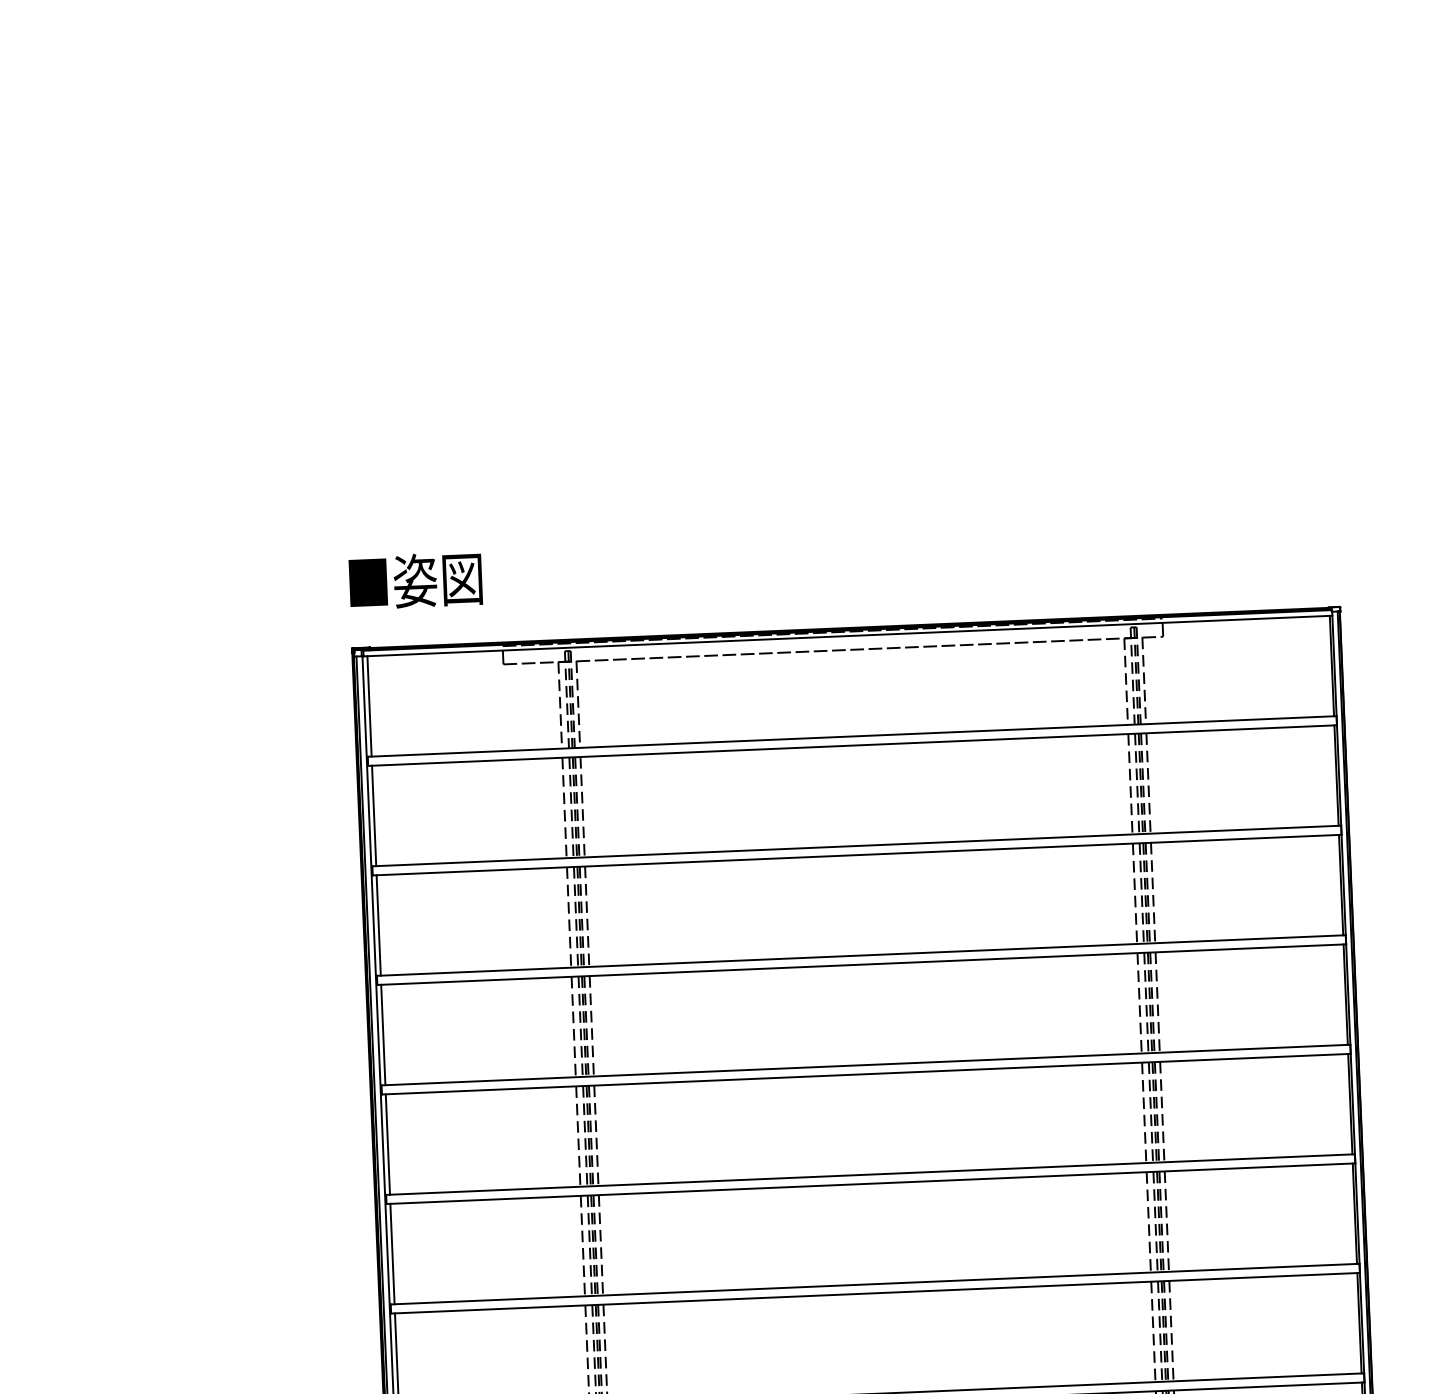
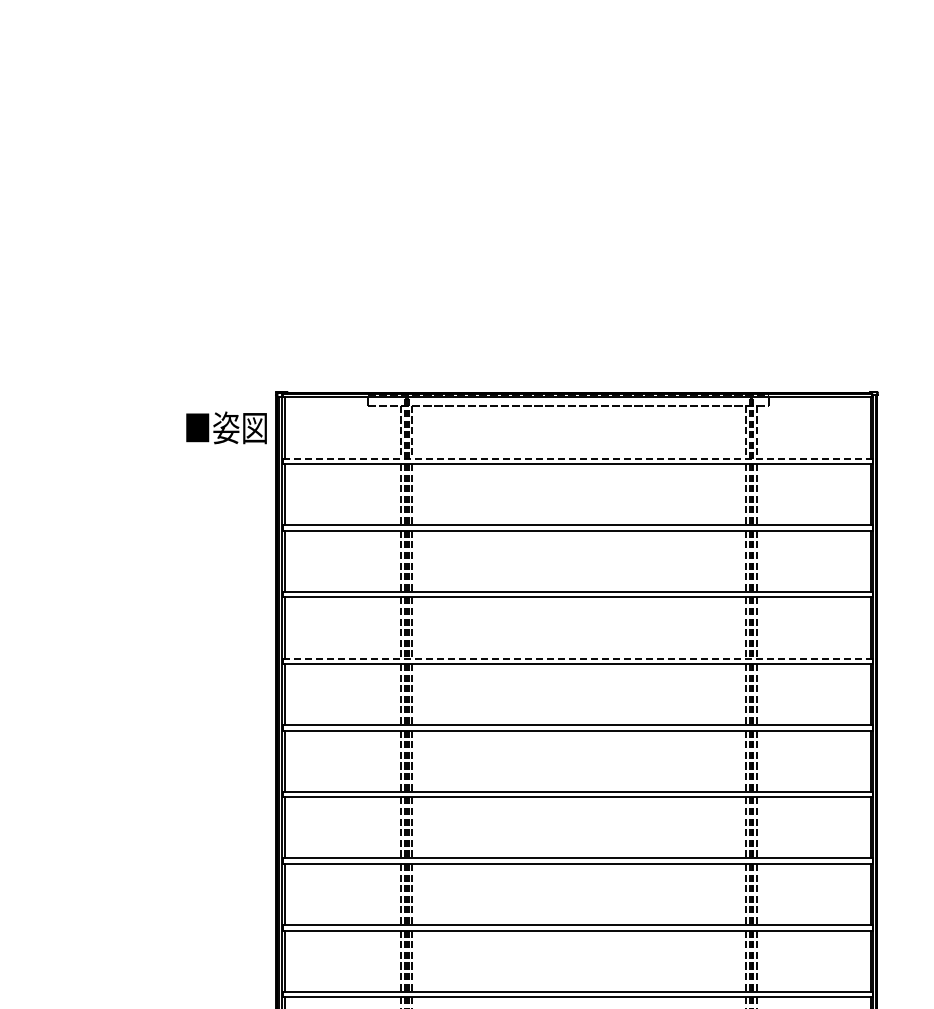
text: (415, 580) -> (226, 427), moved
line: (851, 736) -> (577, 458), solid -> dashed
line: (865, 1065) -> (577, 658), solid -> dashed

